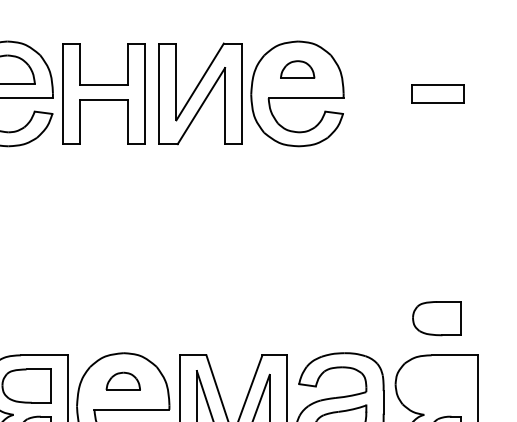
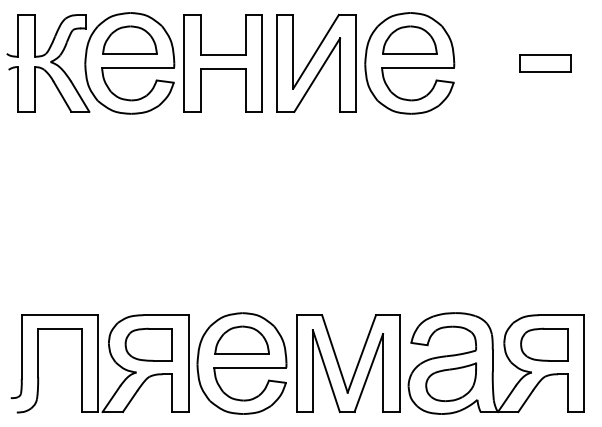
part: (297, 69) -> (409, 39), size x1.67
part: (437, 318) -> (544, 344), moved
part: (122, 380) -> (241, 339), size x1.67

